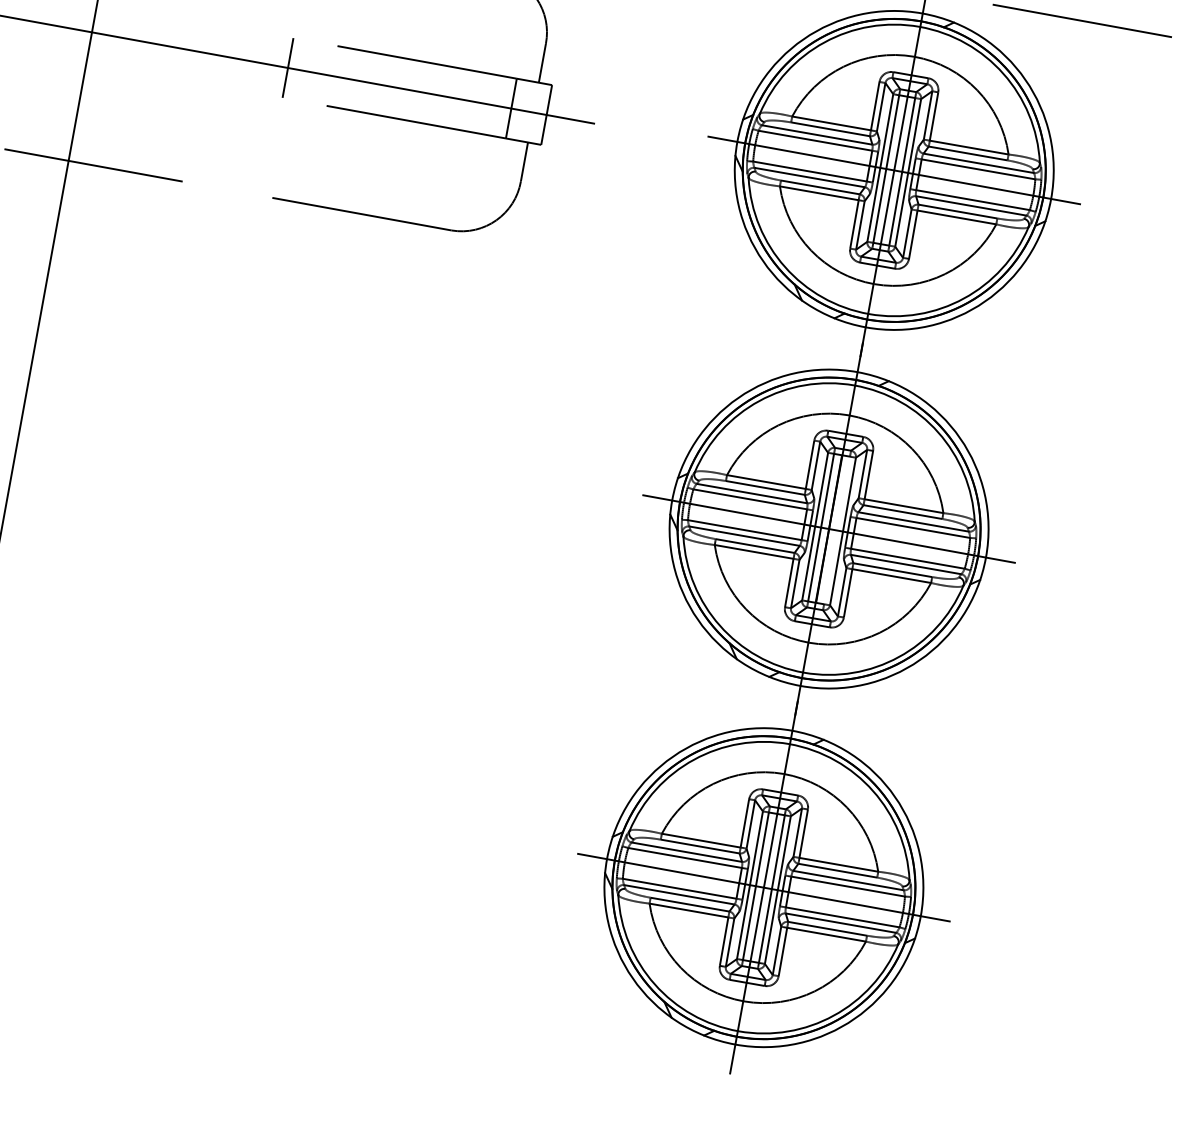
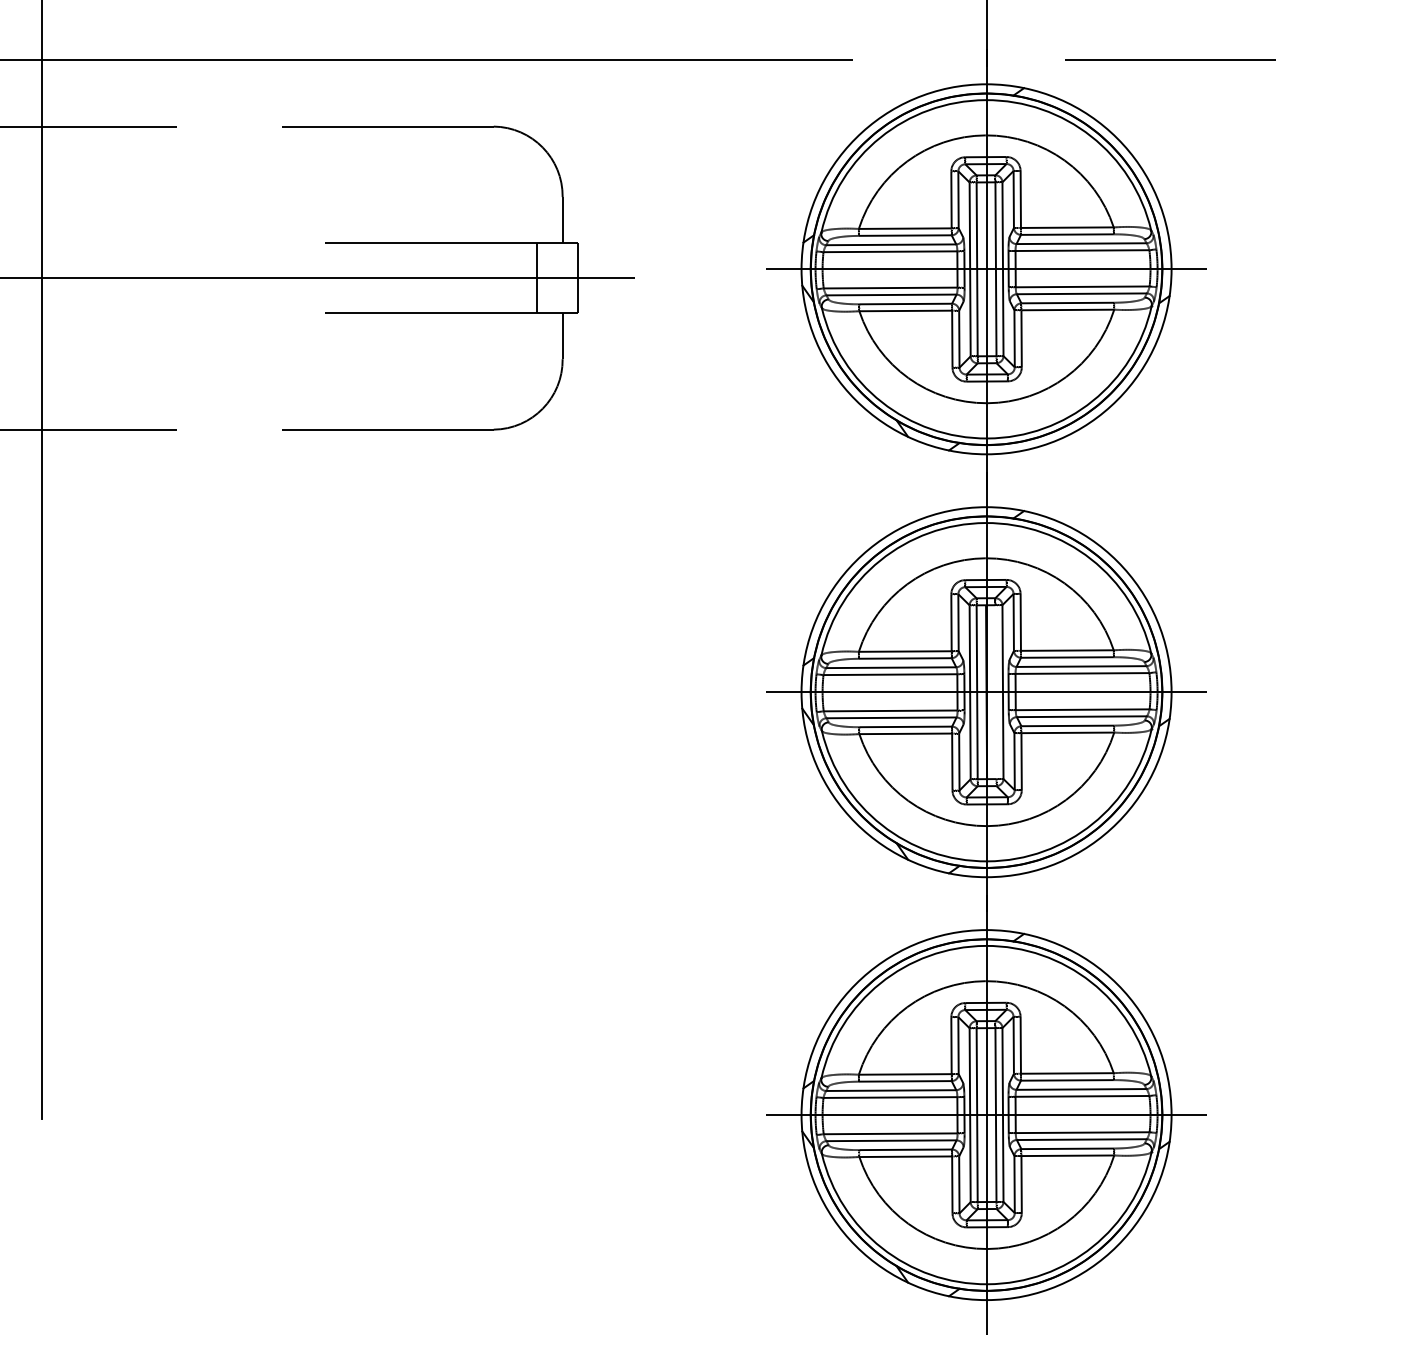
line: (288, 67) -> (273, 277), removed

